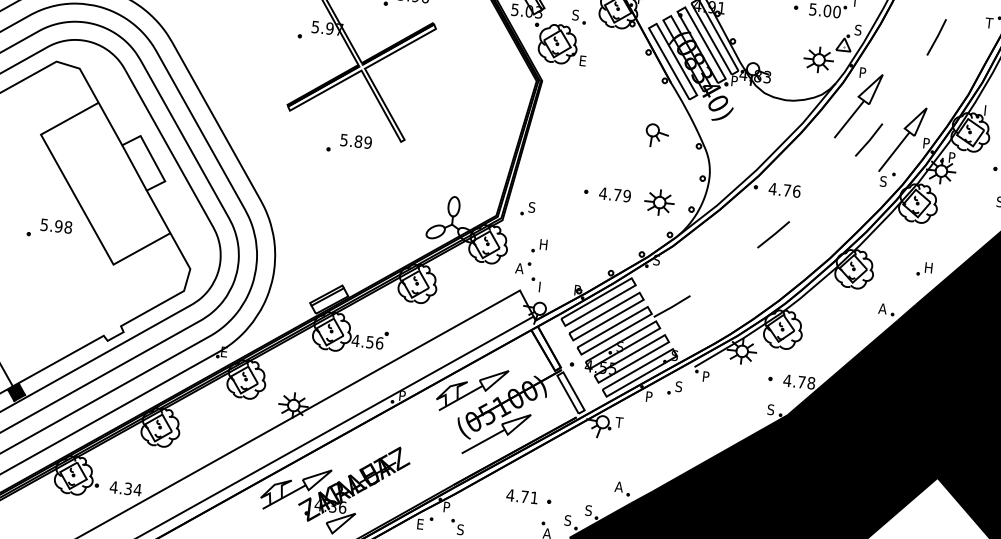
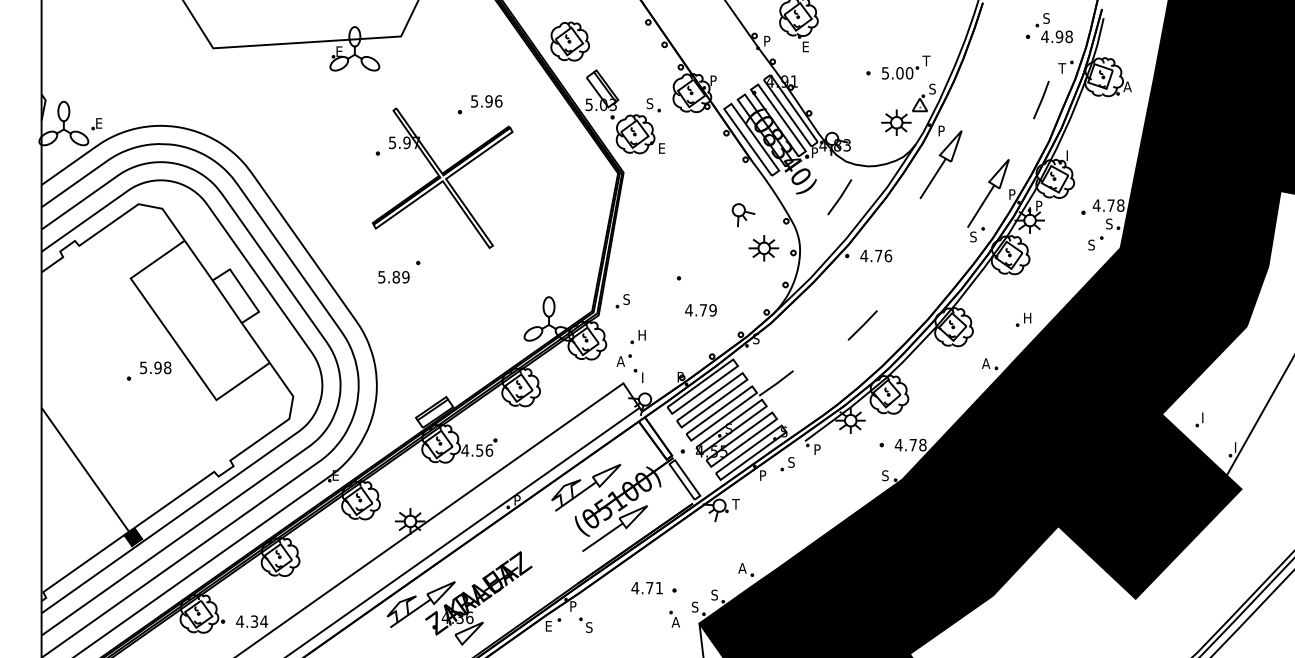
line: (936, 36) -> (1041, 99), moved
line: (868, 140) -> (839, 197), moved
text: (355, 141) -> (393, 277), moved
text: (614, 195) -> (700, 310), moved
part: (659, 202) -> (763, 248), moved
line: (773, 234) -> (862, 325), moved

